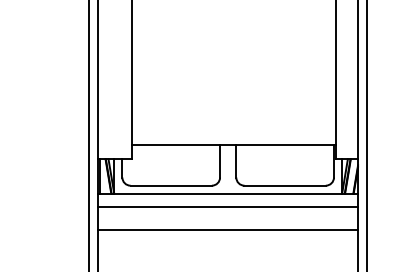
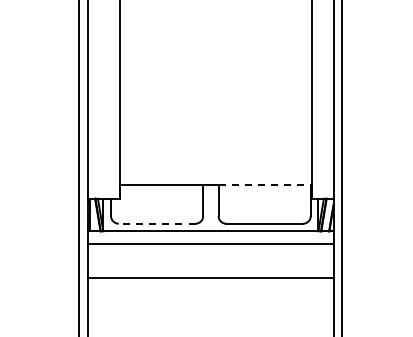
line: (286, 145) -> (265, 185), solid -> dashed
line: (170, 185) -> (156, 223), solid -> dashed
line: (227, 229) -> (210, 277), moved

